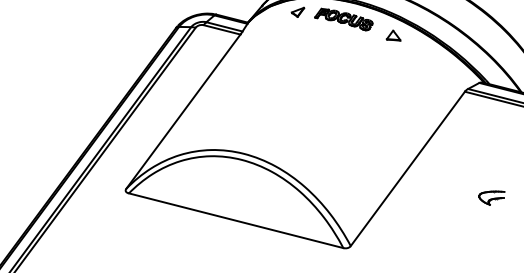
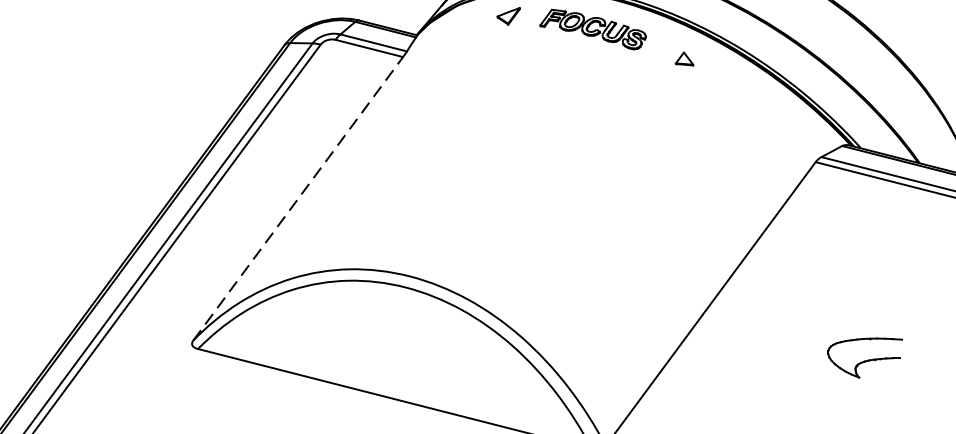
part: (393, 35) -> (684, 58), size x0.7
line: (183, 111) -> (298, 198), solid -> dashed
part: (491, 197) -> (864, 356), size x1.6

